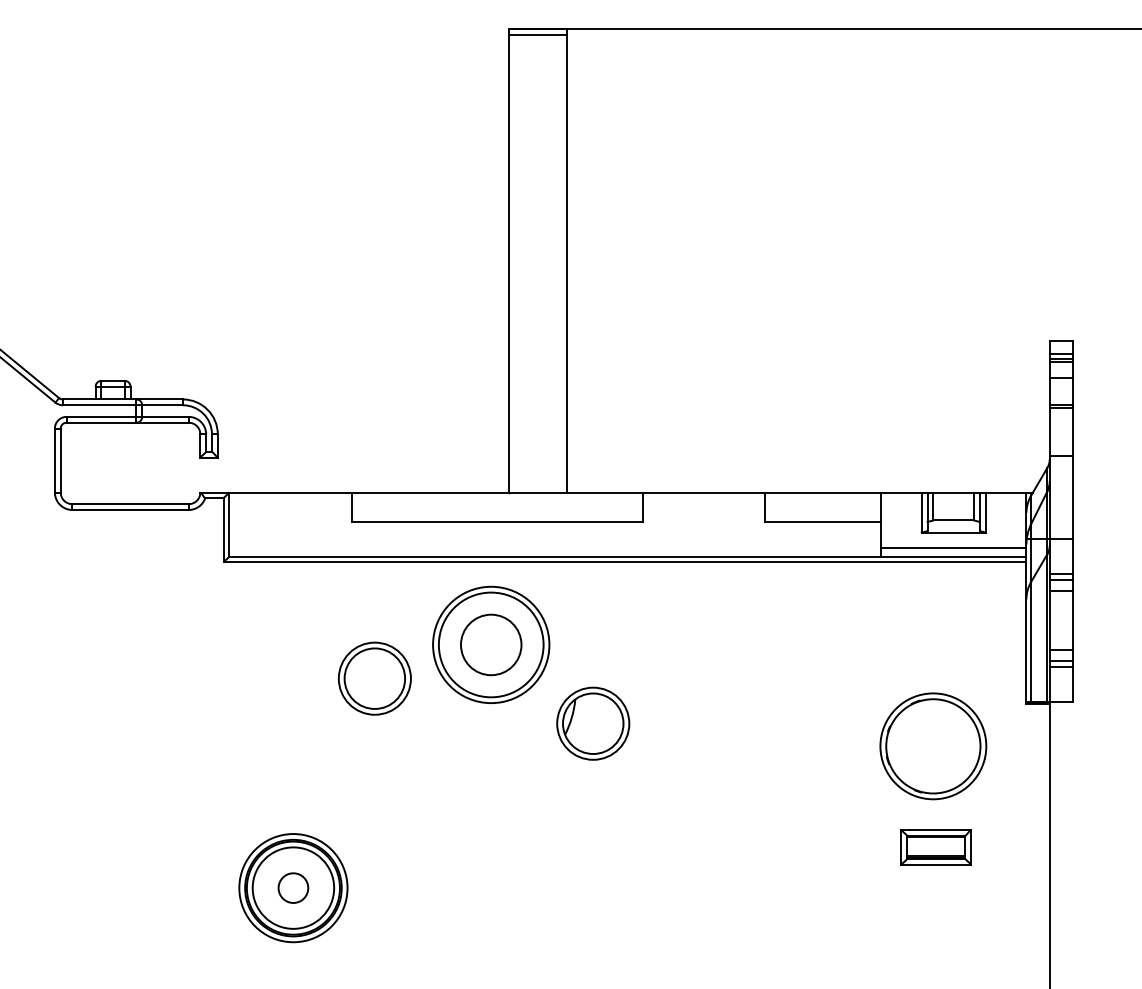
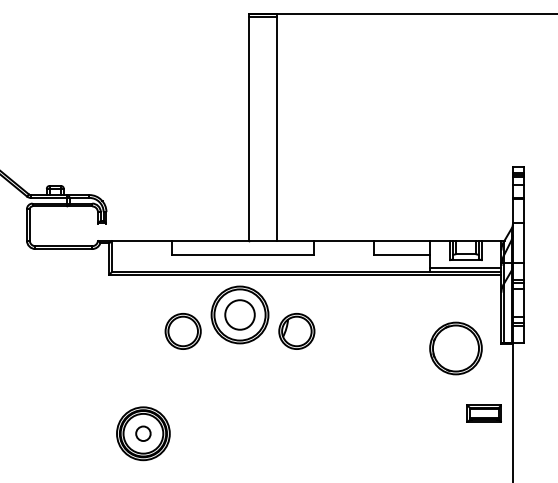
part: (592, 723) -> (296, 331), moved
part: (932, 746) -> (455, 348), moved
part: (934, 846) -> (483, 413), moved

